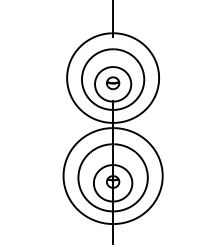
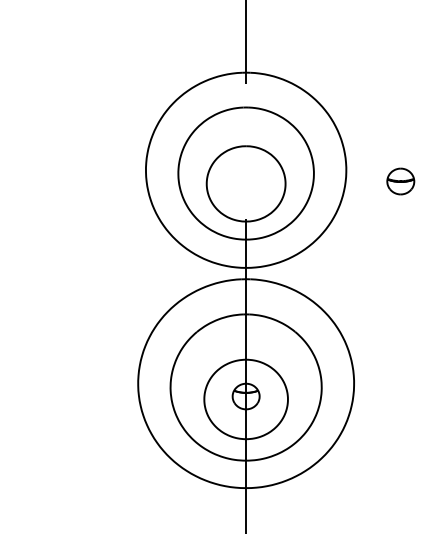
part: (113, 83) -> (401, 182), moved

